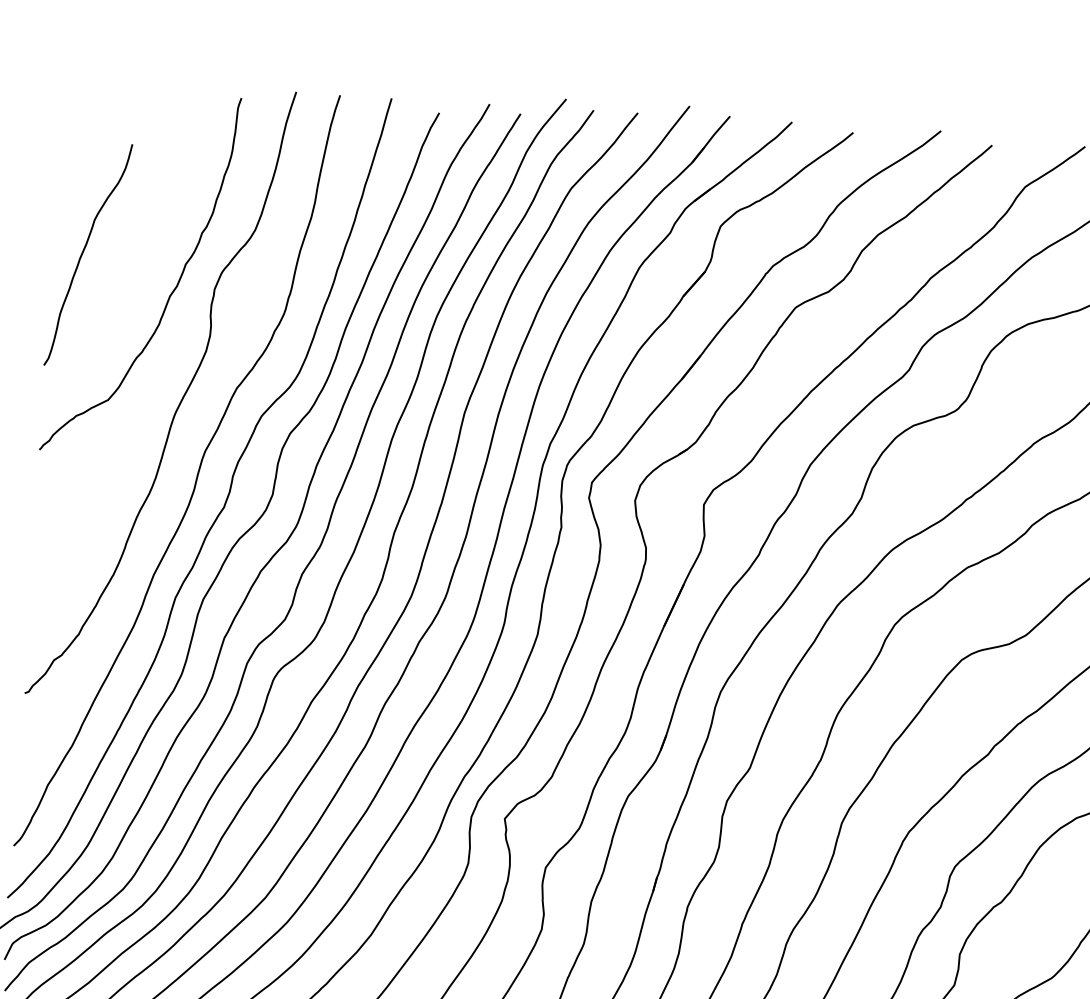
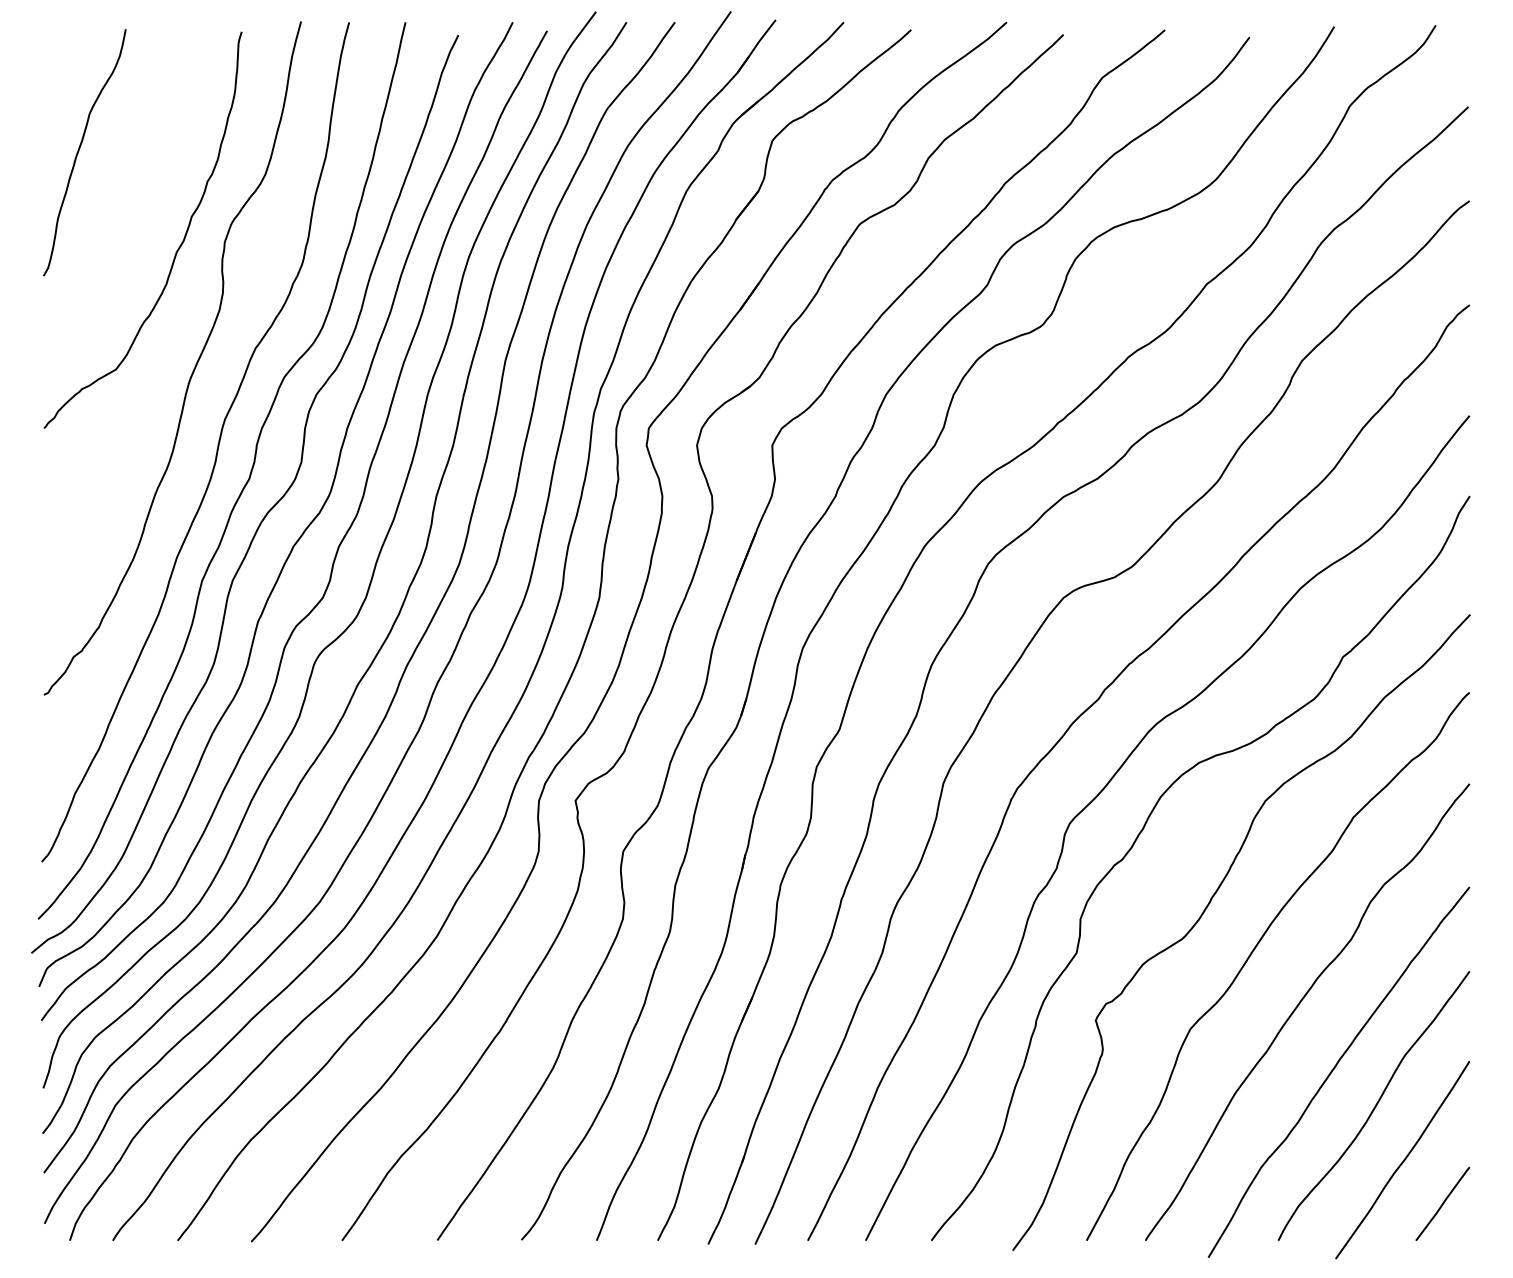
curve: (83, 253) -> (79, 151), moved

